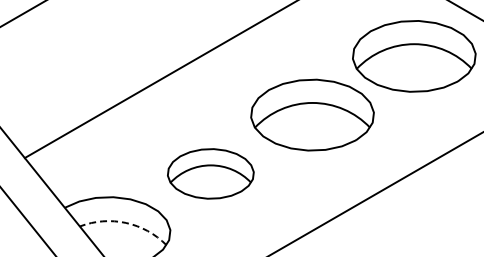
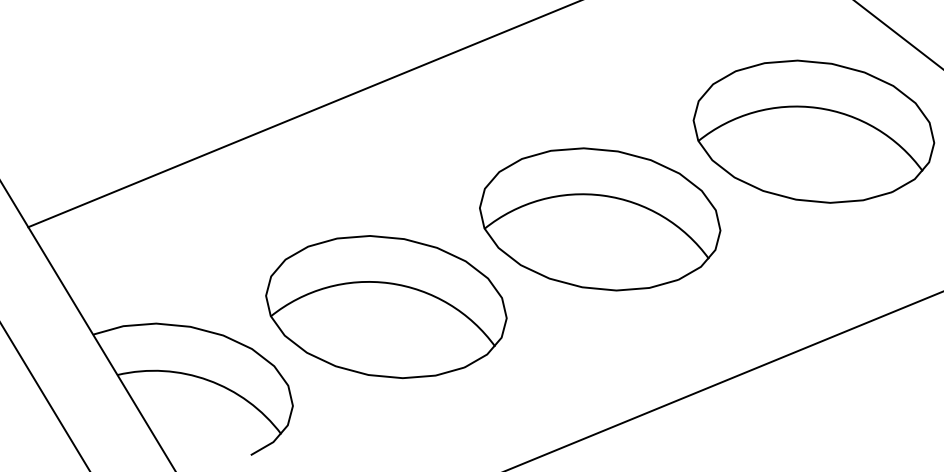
part: (210, 173) -> (385, 306), size x1.43
arc: (125, 222) -> (207, 379), dashed -> solid

